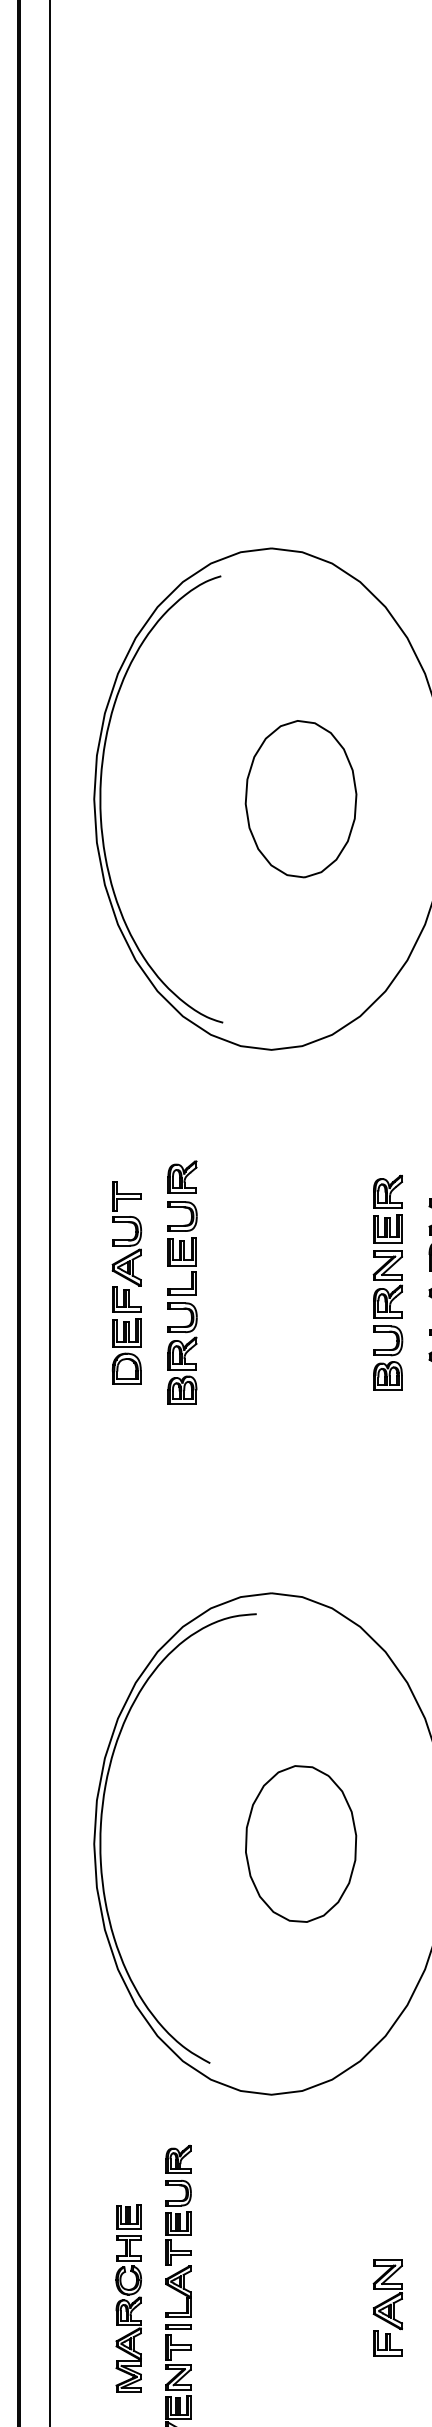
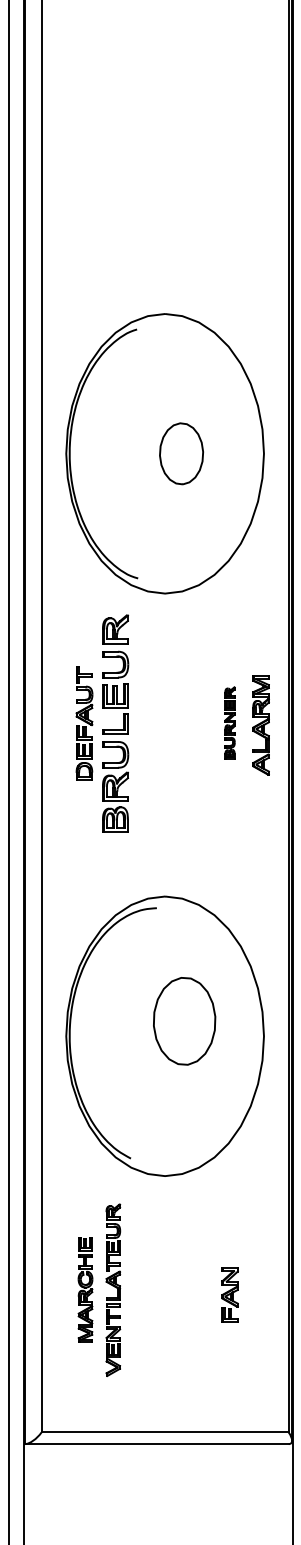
part: (300, 798) -> (181, 453), size x0.7
part: (182, 1281) -> (115, 722), size x1.6
part: (386, 1281) -> (229, 722), size x0.6
part: (300, 1844) -> (184, 1021), moved

